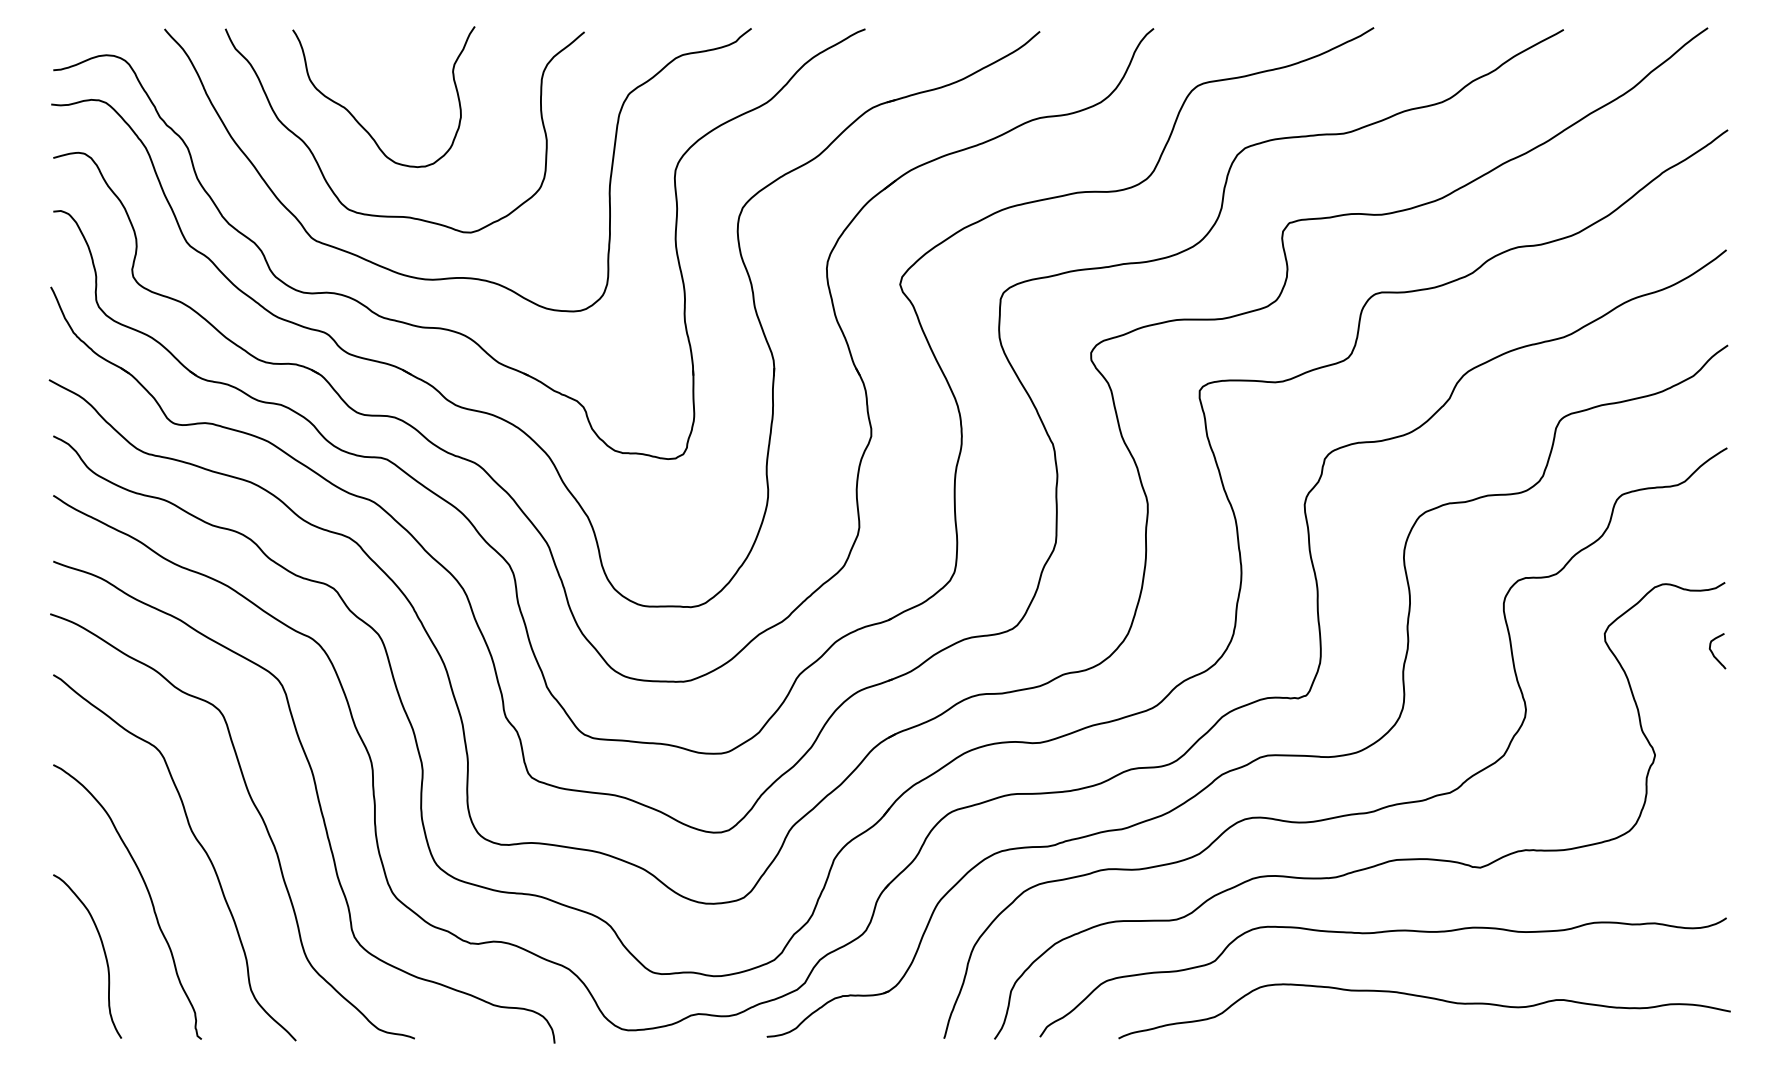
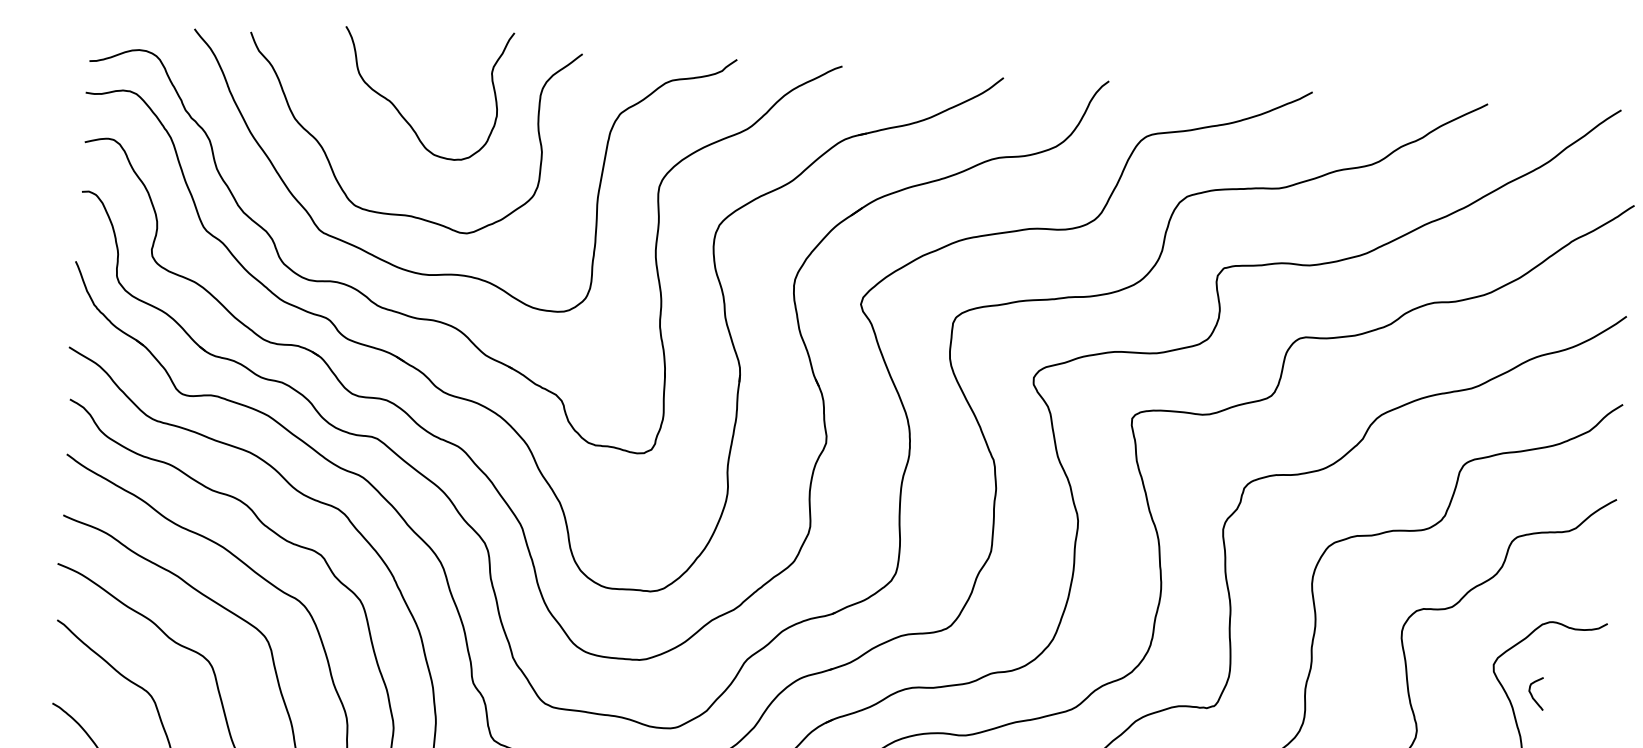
curve: (355, 117) -> (399, 110), moved
curve: (1713, 652) -> (1532, 694), moved

